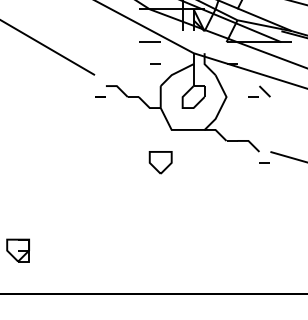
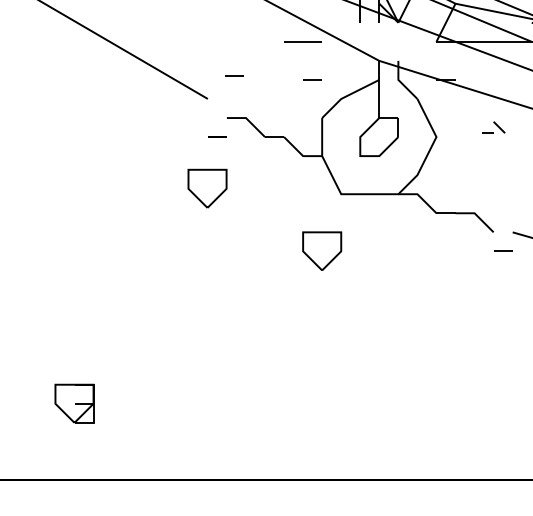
curve: (110, 61) -> (234, 75), added
part: (259, 91) -> (493, 127), size x0.6
part: (94, 126) -> (207, 188), added

